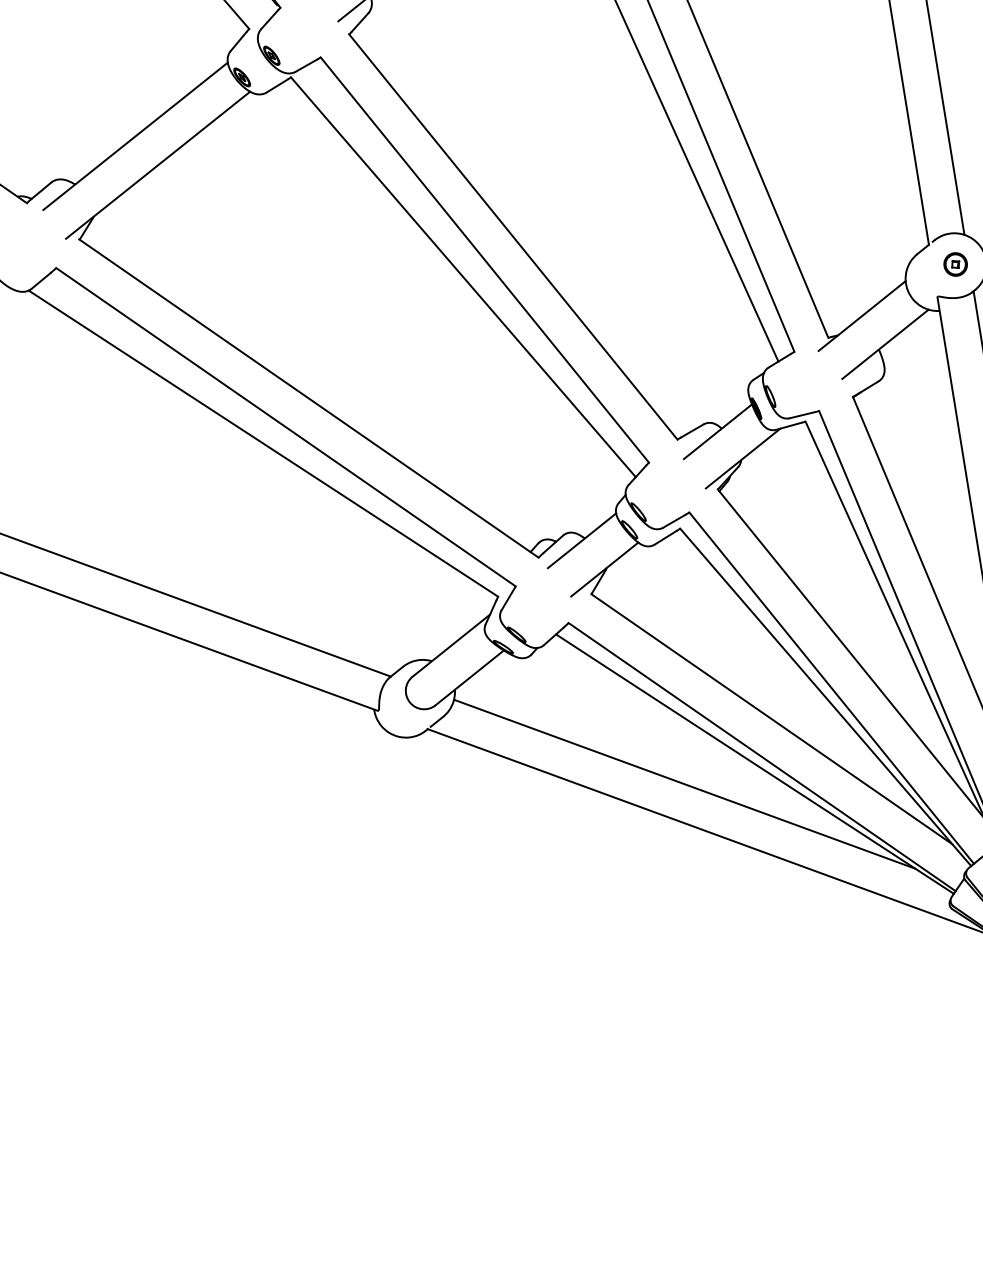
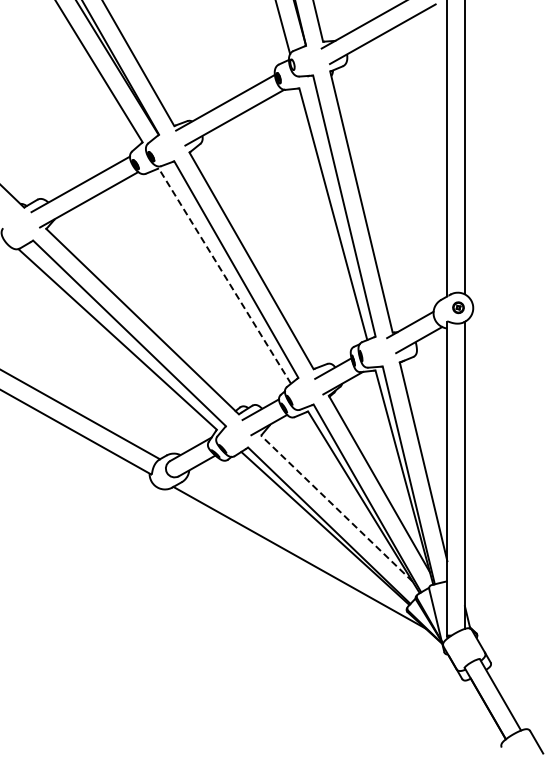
line: (462, 276) -> (224, 275), solid -> dashed
line: (771, 719) -> (336, 508), solid -> dashed
line: (684, 784) -> (290, 532), removed

